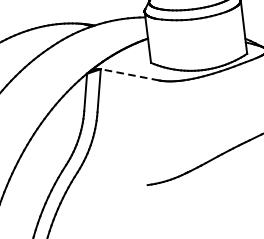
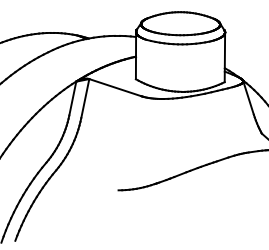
line: (129, 74) -> (114, 87), dashed -> solid

